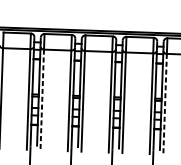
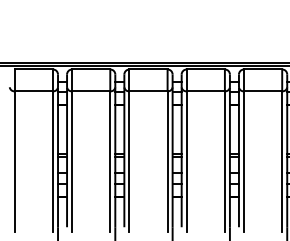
line: (42, 100) -> (72, 162), dashed -> solid
line: (165, 104) -> (244, 162), dashed -> solid

